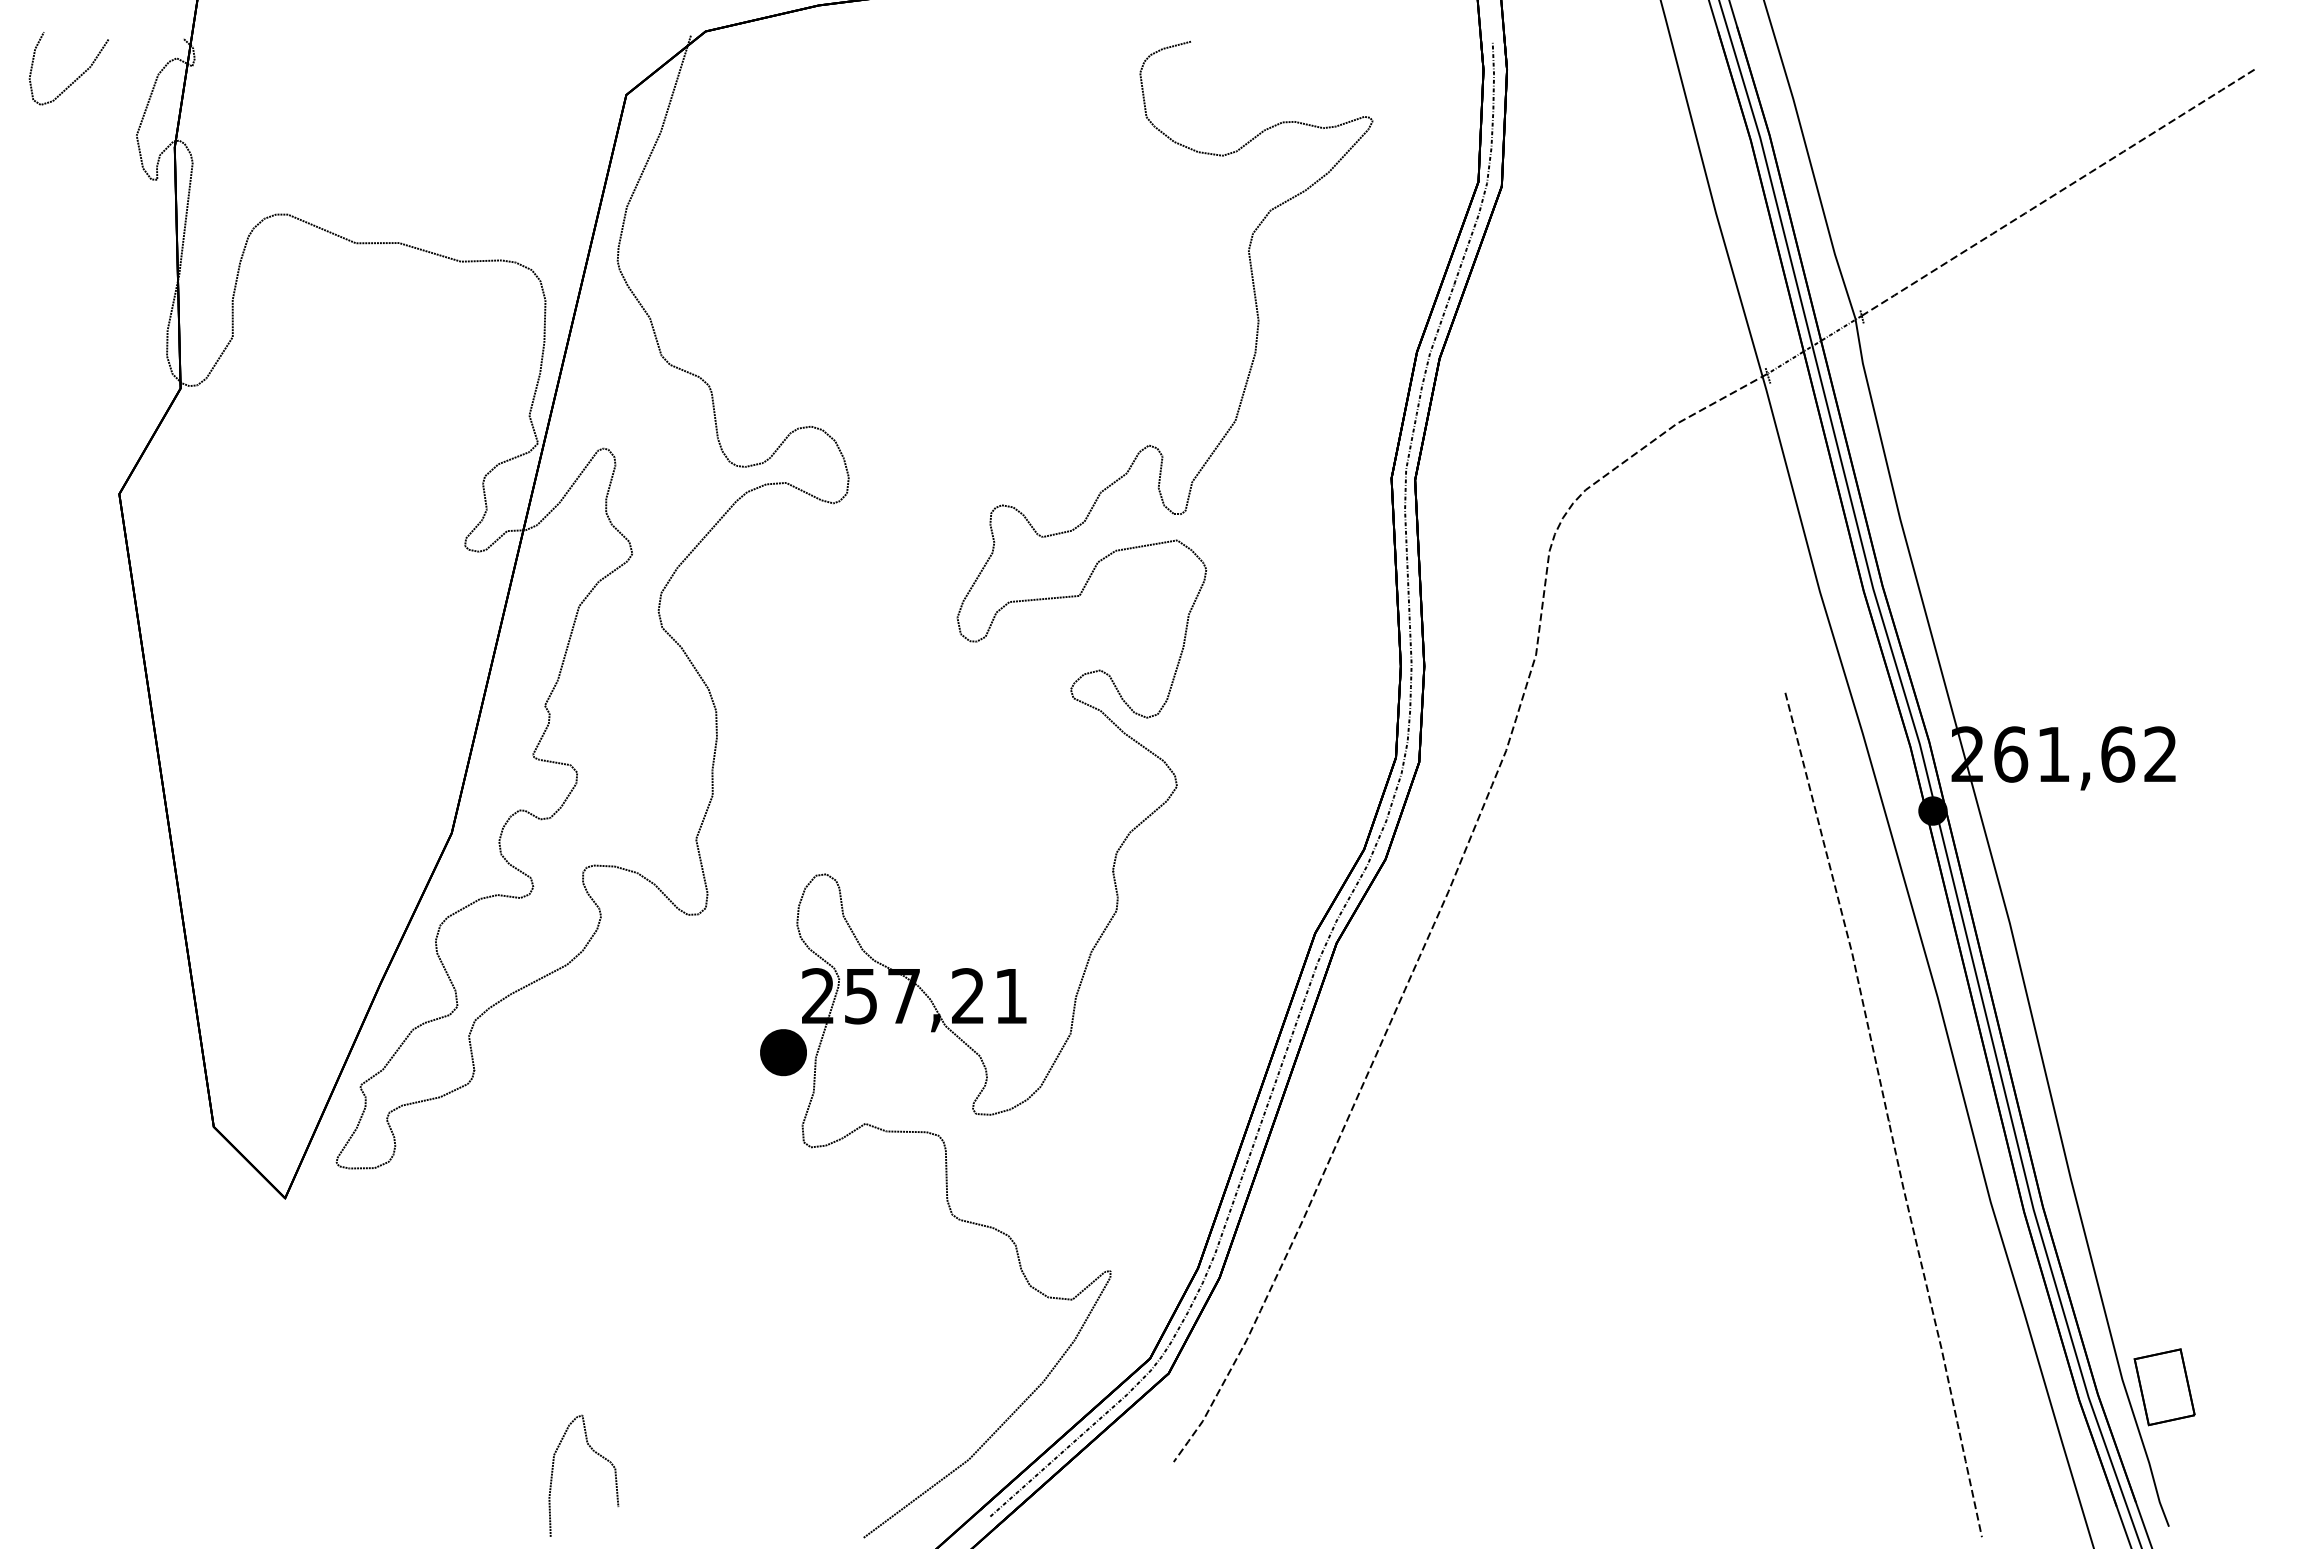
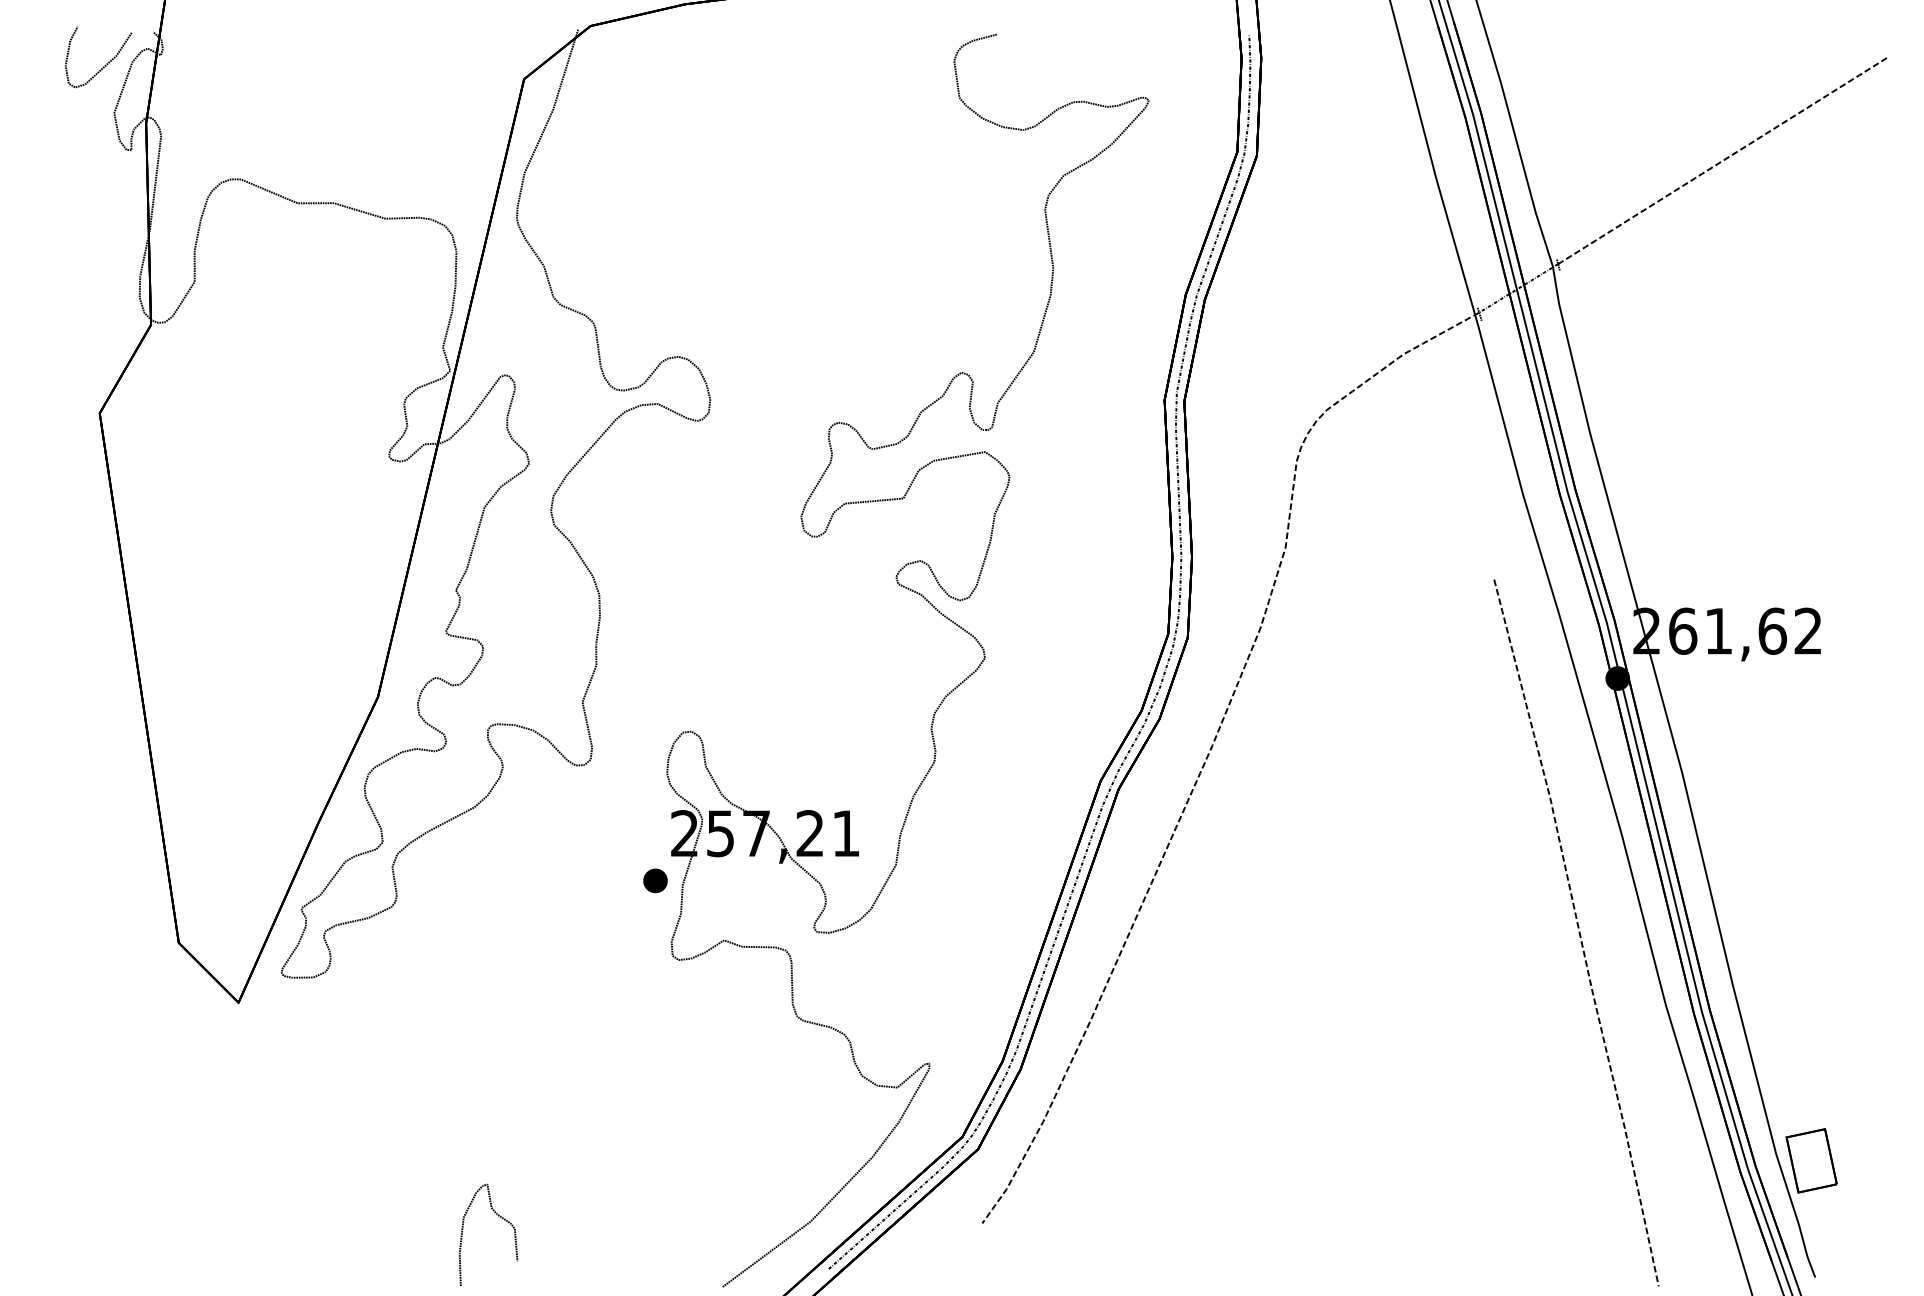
curve: (77, 77) -> (105, 64), moved
part: (782, 1052) -> (654, 880), size x0.62

